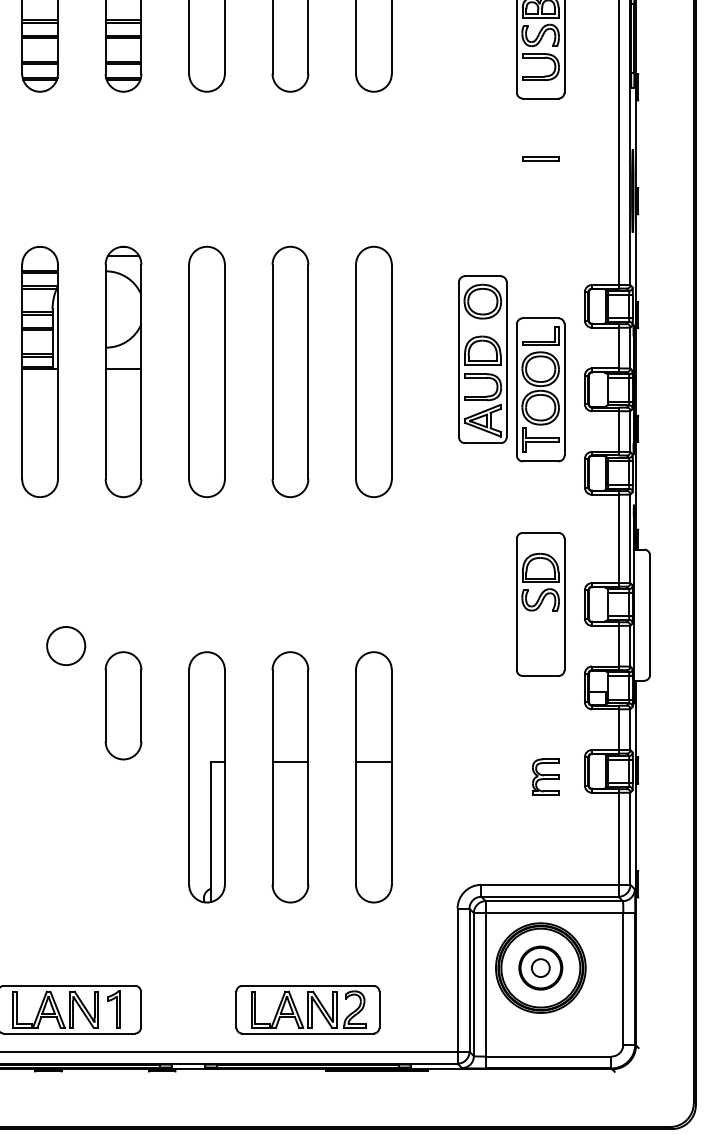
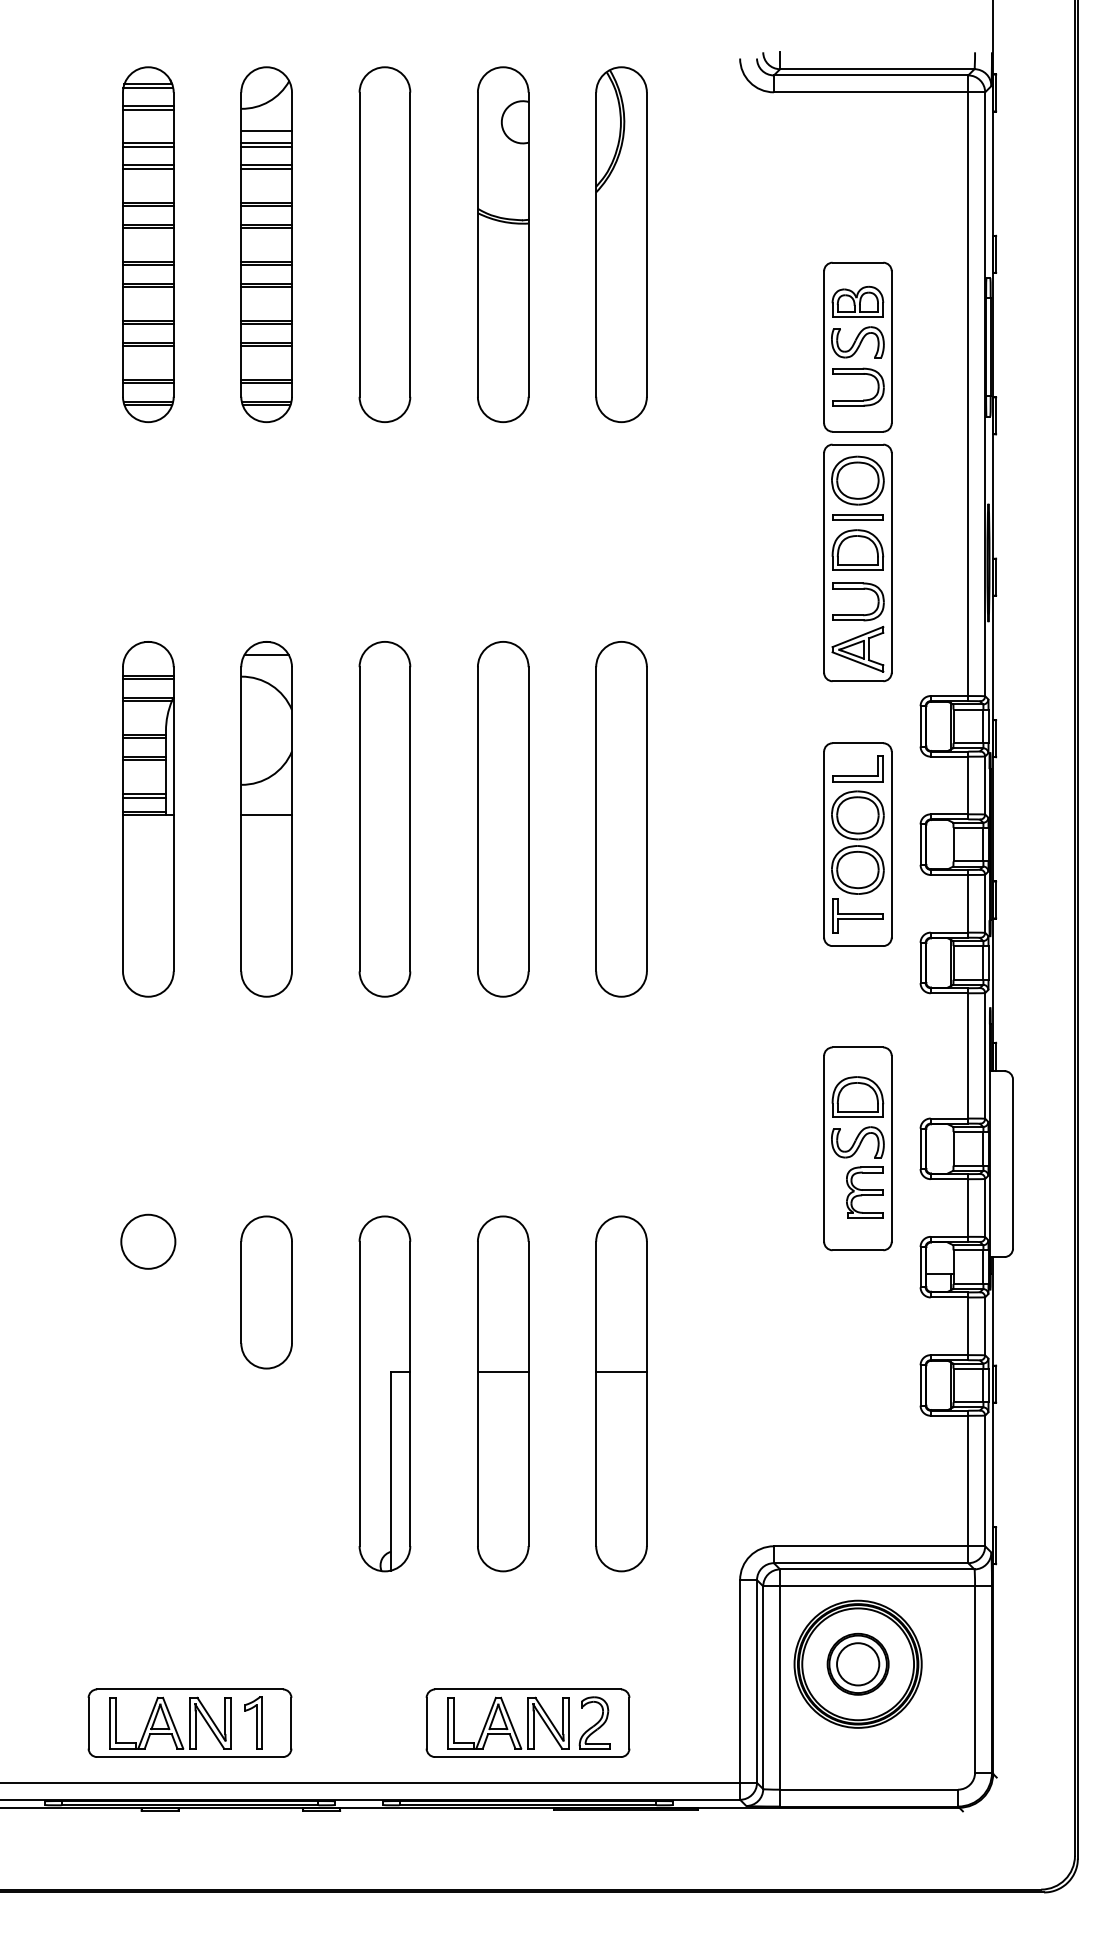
part: (482, 359) -> (857, 562), moved
circle: (66, 645) -> (148, 1241), moved
part: (545, 777) -> (864, 1192), moved
circle: (541, 968) -> (858, 1664), size x1.67

